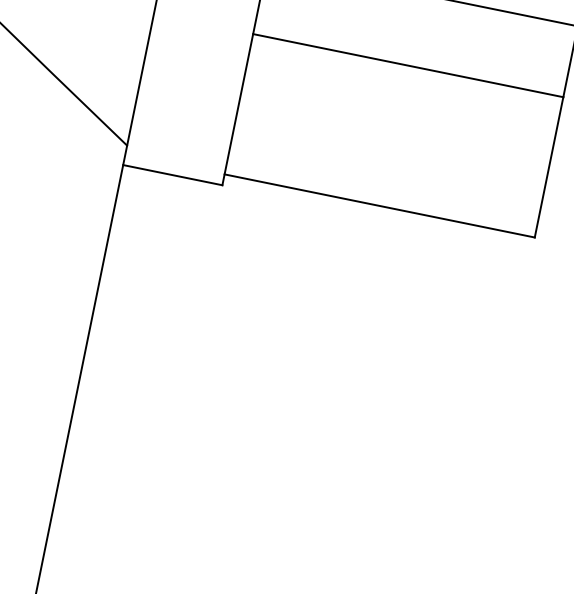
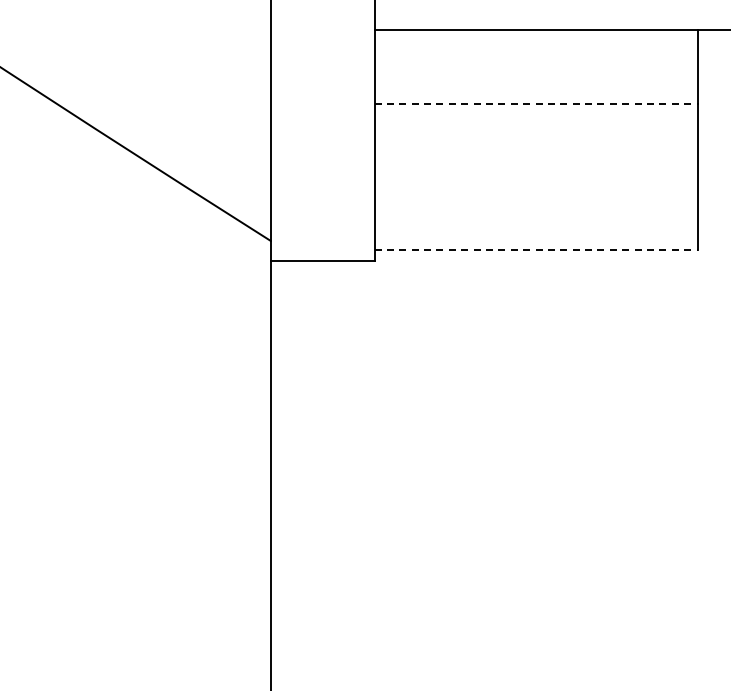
line: (408, 66) -> (536, 104), solid -> dashed
line: (380, 206) -> (536, 250), solid -> dashed

